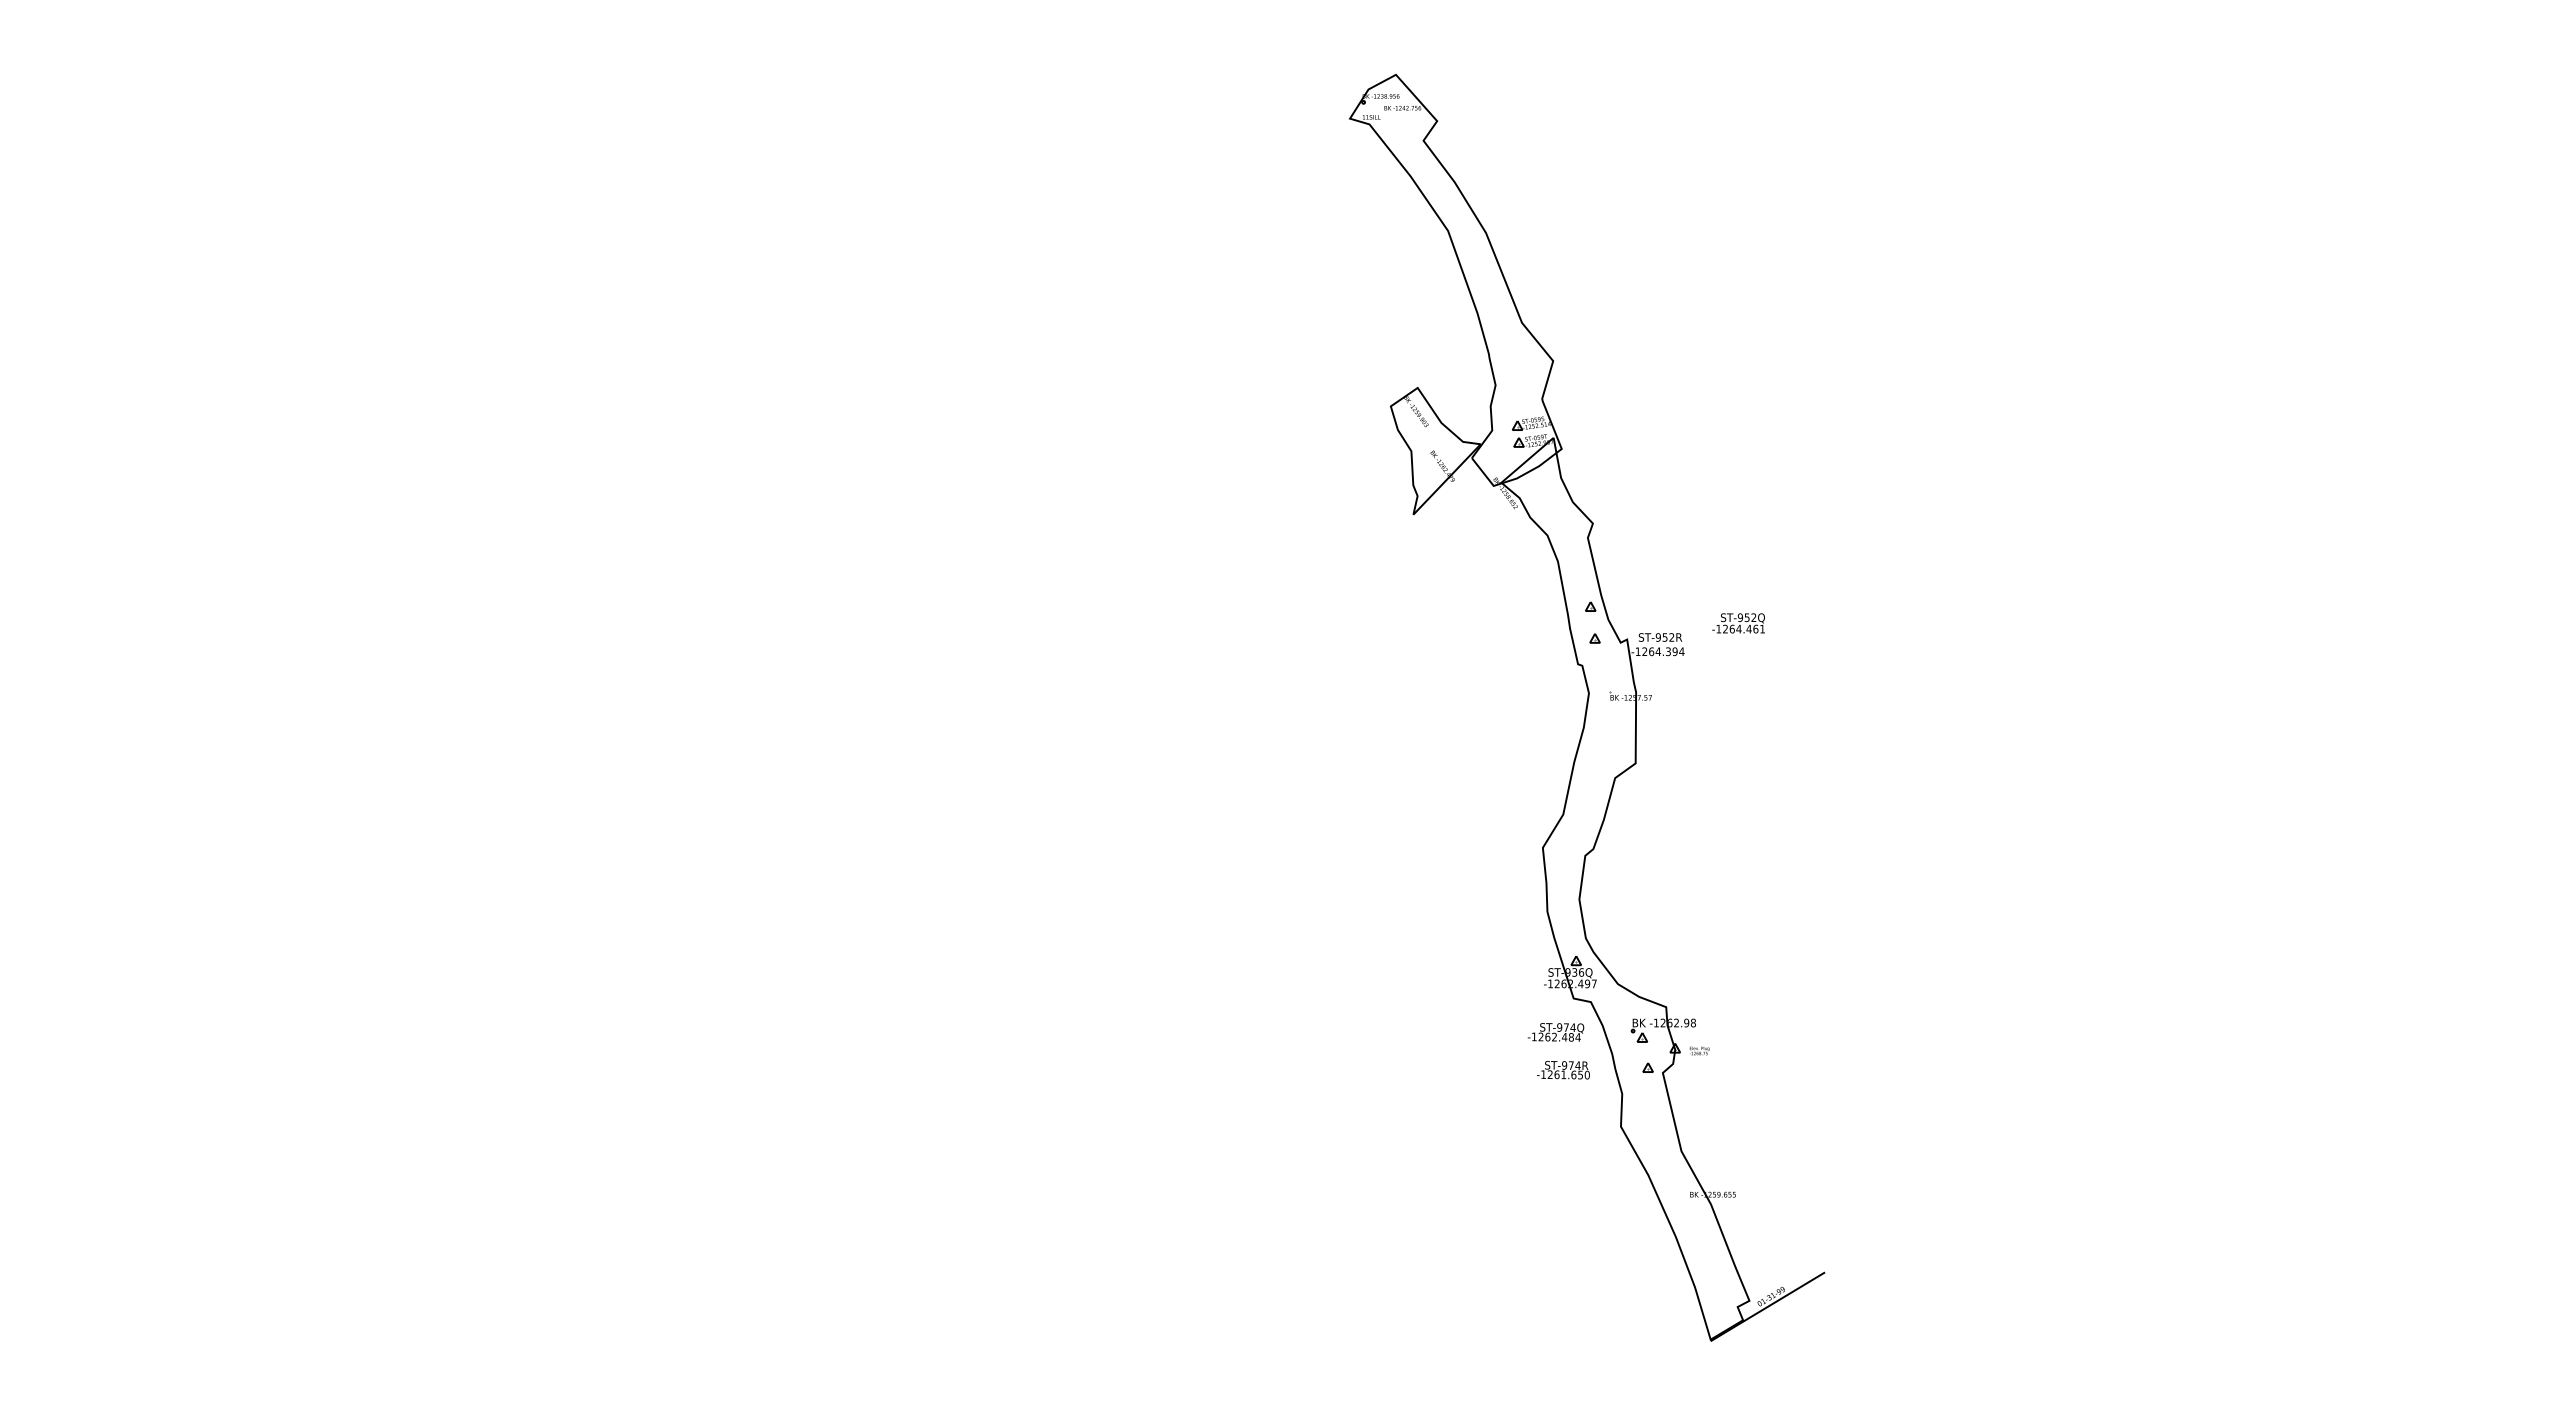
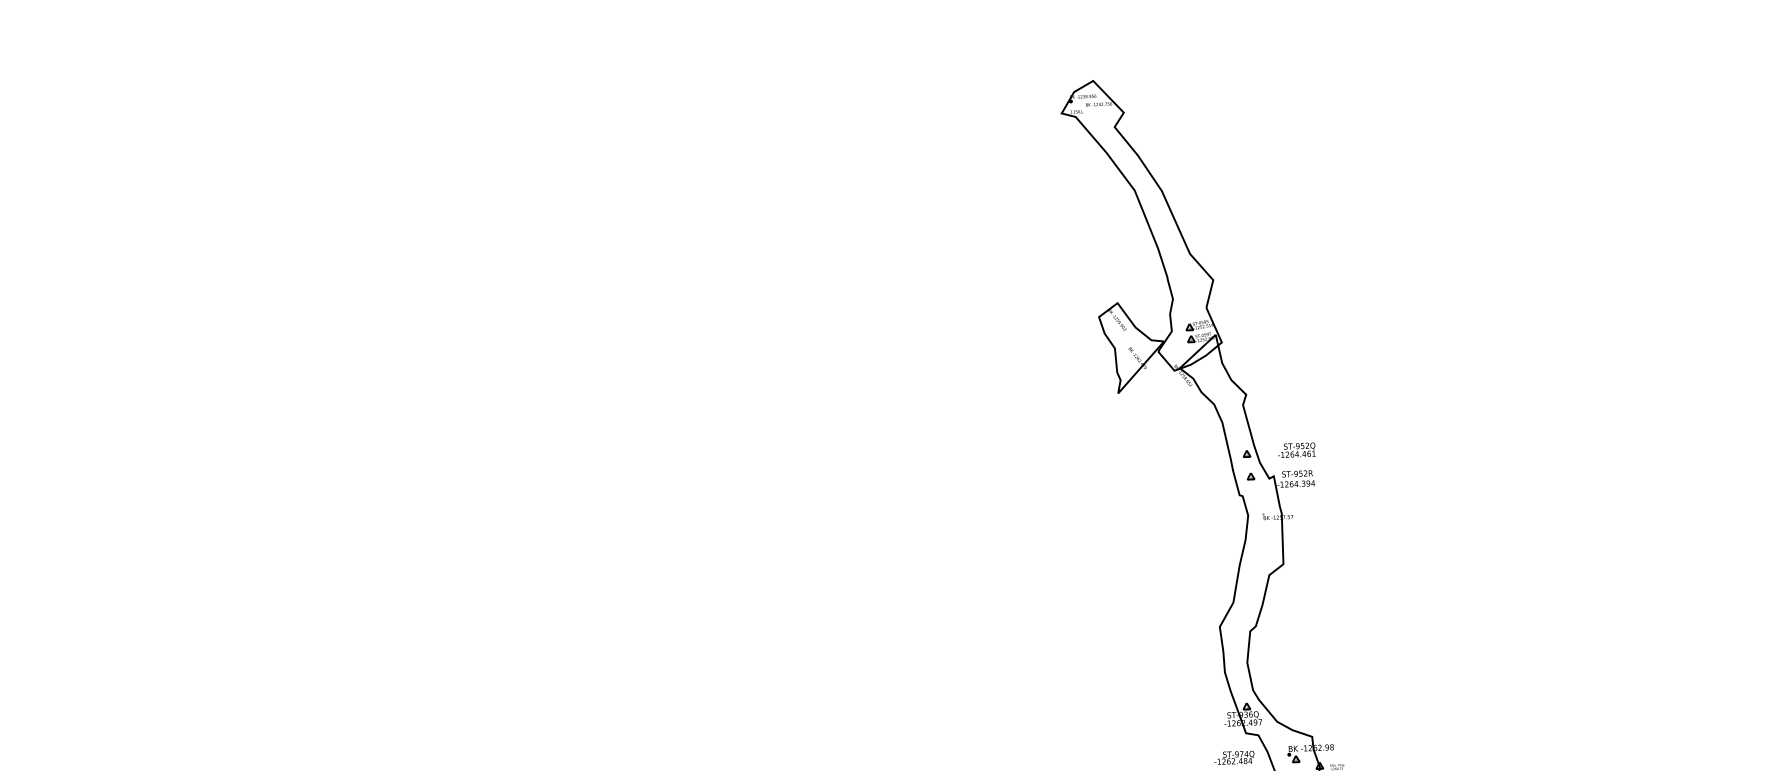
text: (1738, 623) -> (1296, 450), moved

